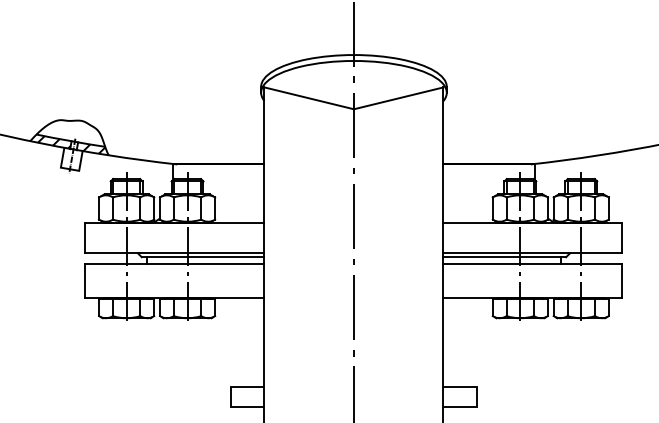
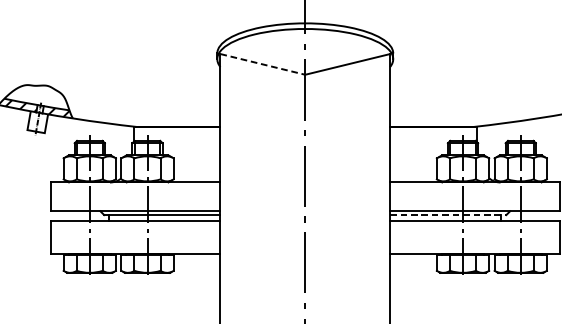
line: (309, 98) -> (263, 64), solid -> dashed
line: (505, 257) -> (448, 215), solid -> dashed

